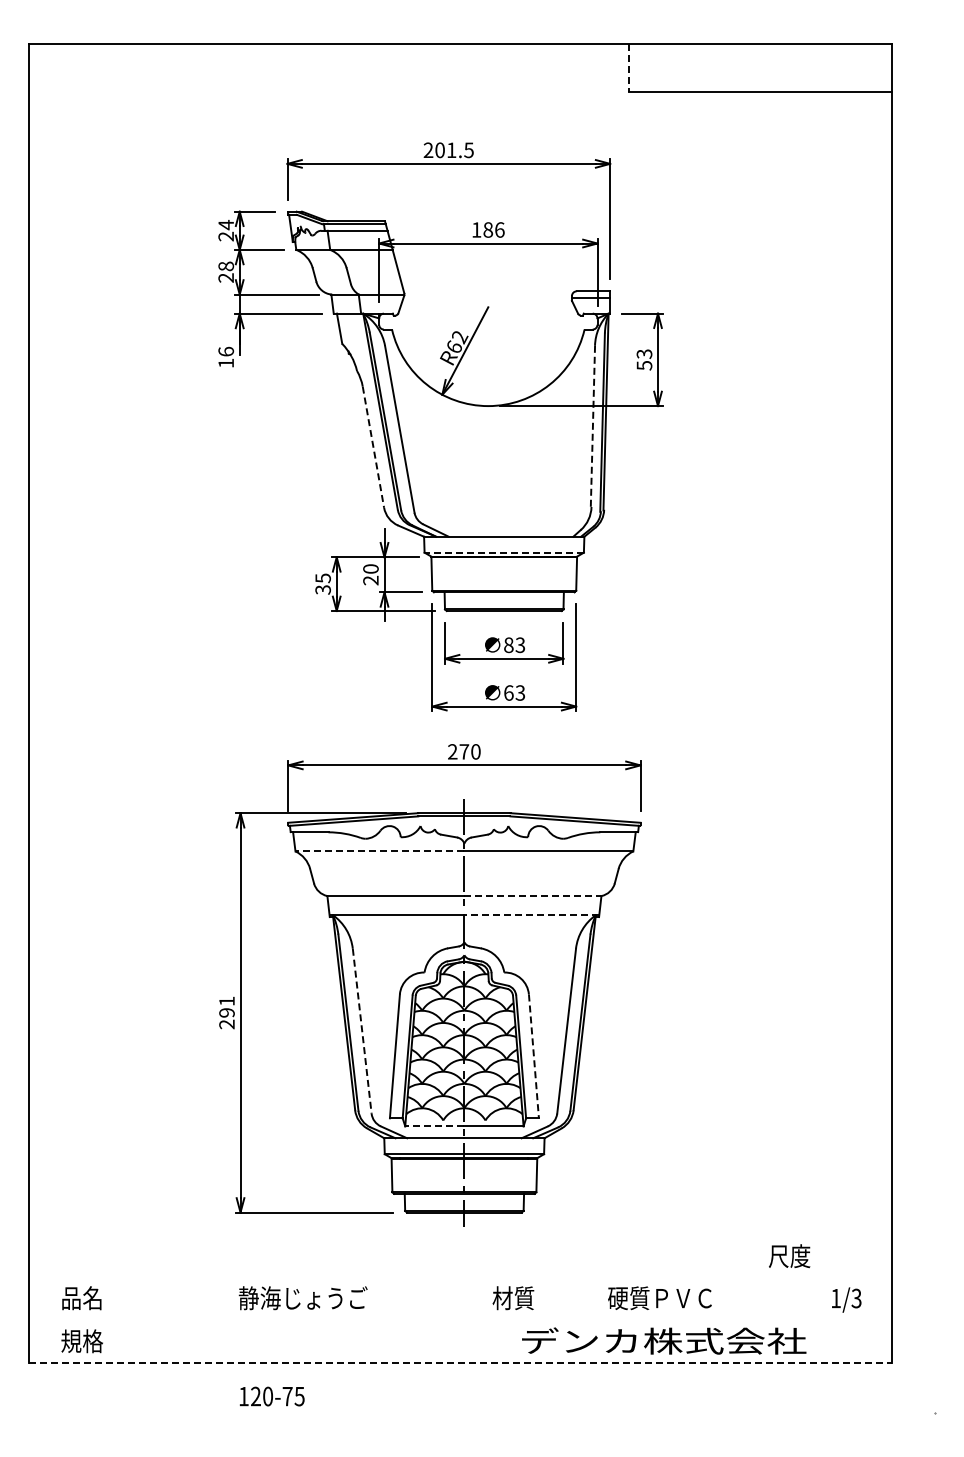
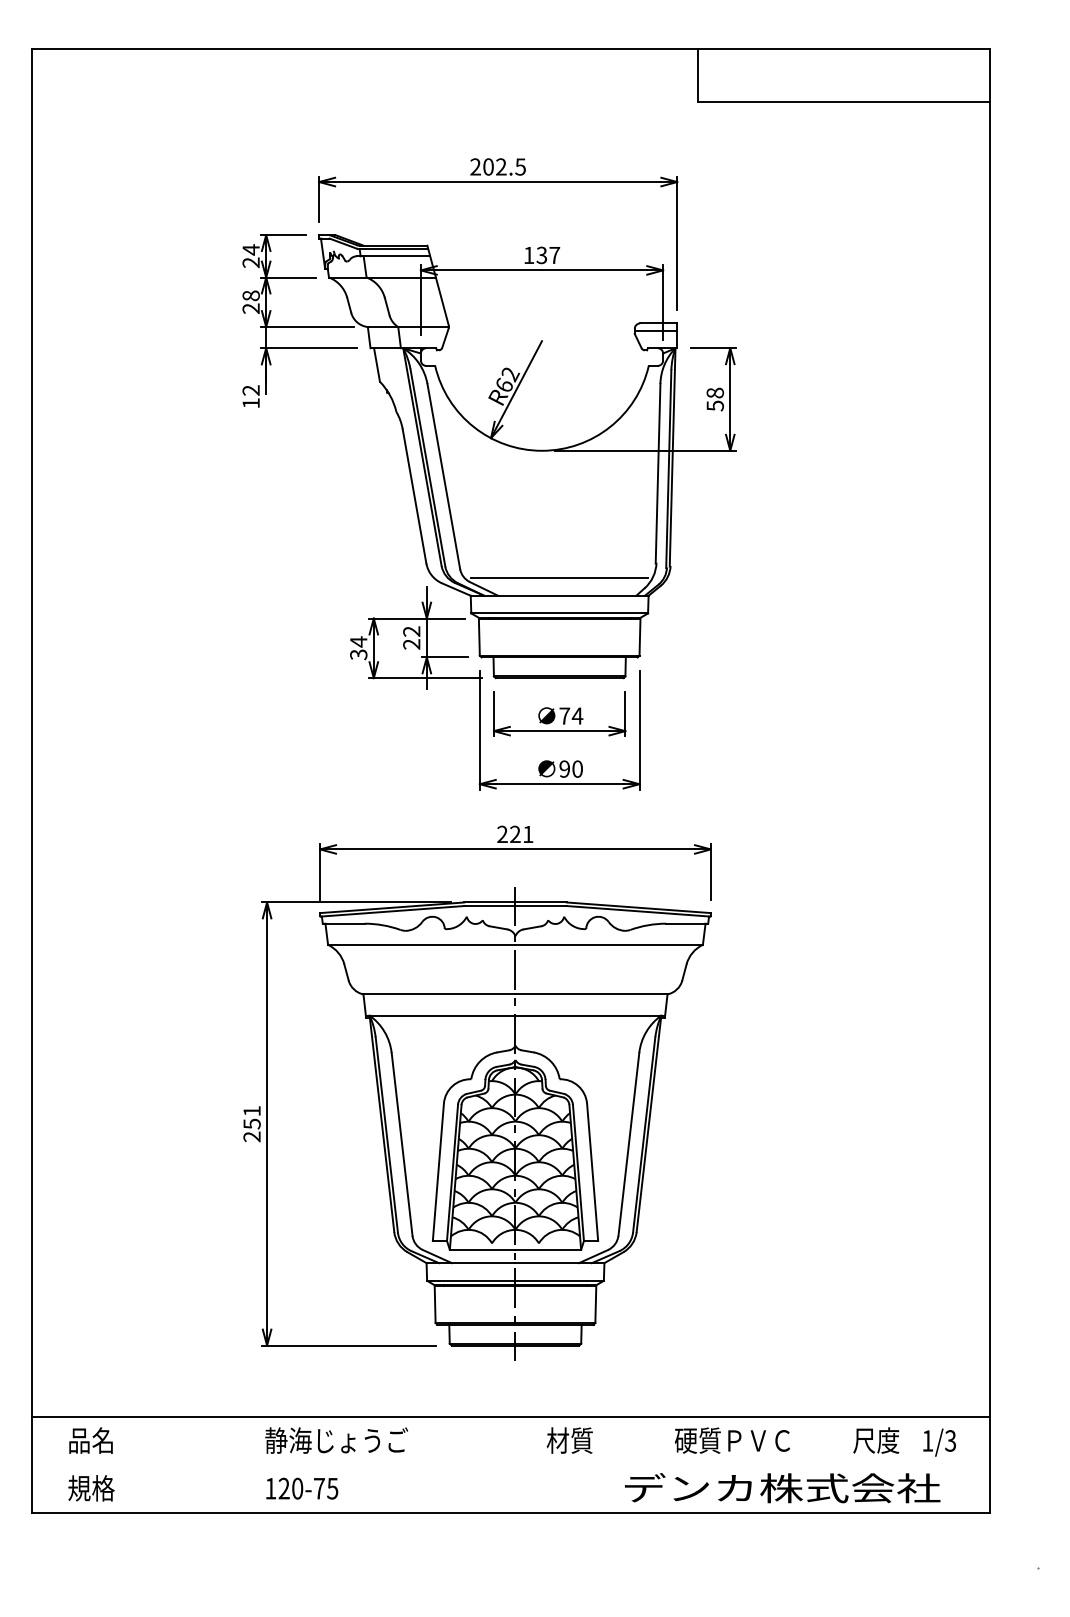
line: (628, 67) -> (697, 75), dashed -> solid
text: (451, 149) -> (501, 166), 201.5 -> 202.5
text: (493, 229) -> (547, 254), 186 -> 137
text: (226, 351) -> (251, 390), 16 -> 12
text: (644, 353) -> (715, 392), 53 -> 58
line: (592, 426) -> (657, 473), dashed -> solid
line: (373, 447) -> (414, 496), dashed -> solid
line: (503, 520) -> (558, 577), added
line: (504, 552) -> (559, 613), dashed -> solid
text: (370, 568) -> (411, 630), 20 -> 22
text: (322, 578) -> (358, 642), 35 -> 34
text: (514, 645) -> (571, 716), 83 -> 74
text: (514, 692) -> (571, 768), 63 -> 90
text: (469, 751) -> (521, 834), 270 -> 221
line: (379, 851) -> (421, 944), dashed -> solid
line: (532, 896) -> (591, 994), dashed -> solid
line: (531, 915) -> (589, 1015), dashed -> solid
text: (226, 1012) -> (251, 1123), 291 -> 251
line: (362, 1031) -> (402, 1144), dashed -> solid
line: (533, 1056) -> (592, 1172), dashed -> solid
line: (434, 1126) -> (482, 1250), dashed -> solid
text: (789, 1256) -> (876, 1440), moved
line: (460, 1277) -> (511, 1417), added
text: (664, 1340) -> (782, 1487), moved
line: (460, 1363) -> (511, 1513), dashed -> solid
text: (271, 1396) -> (301, 1488), moved

